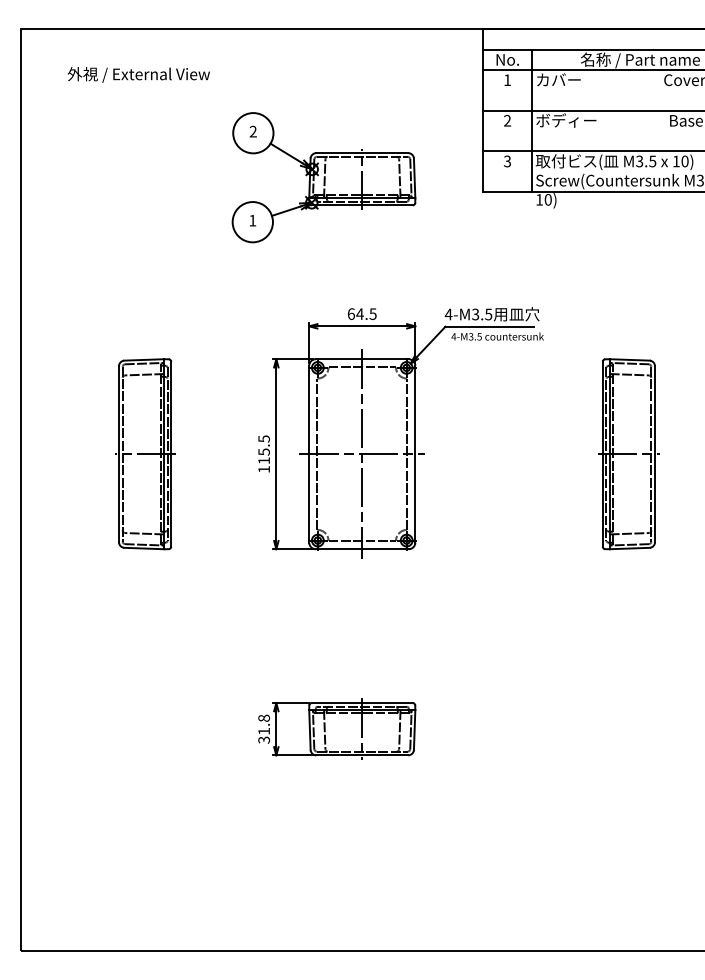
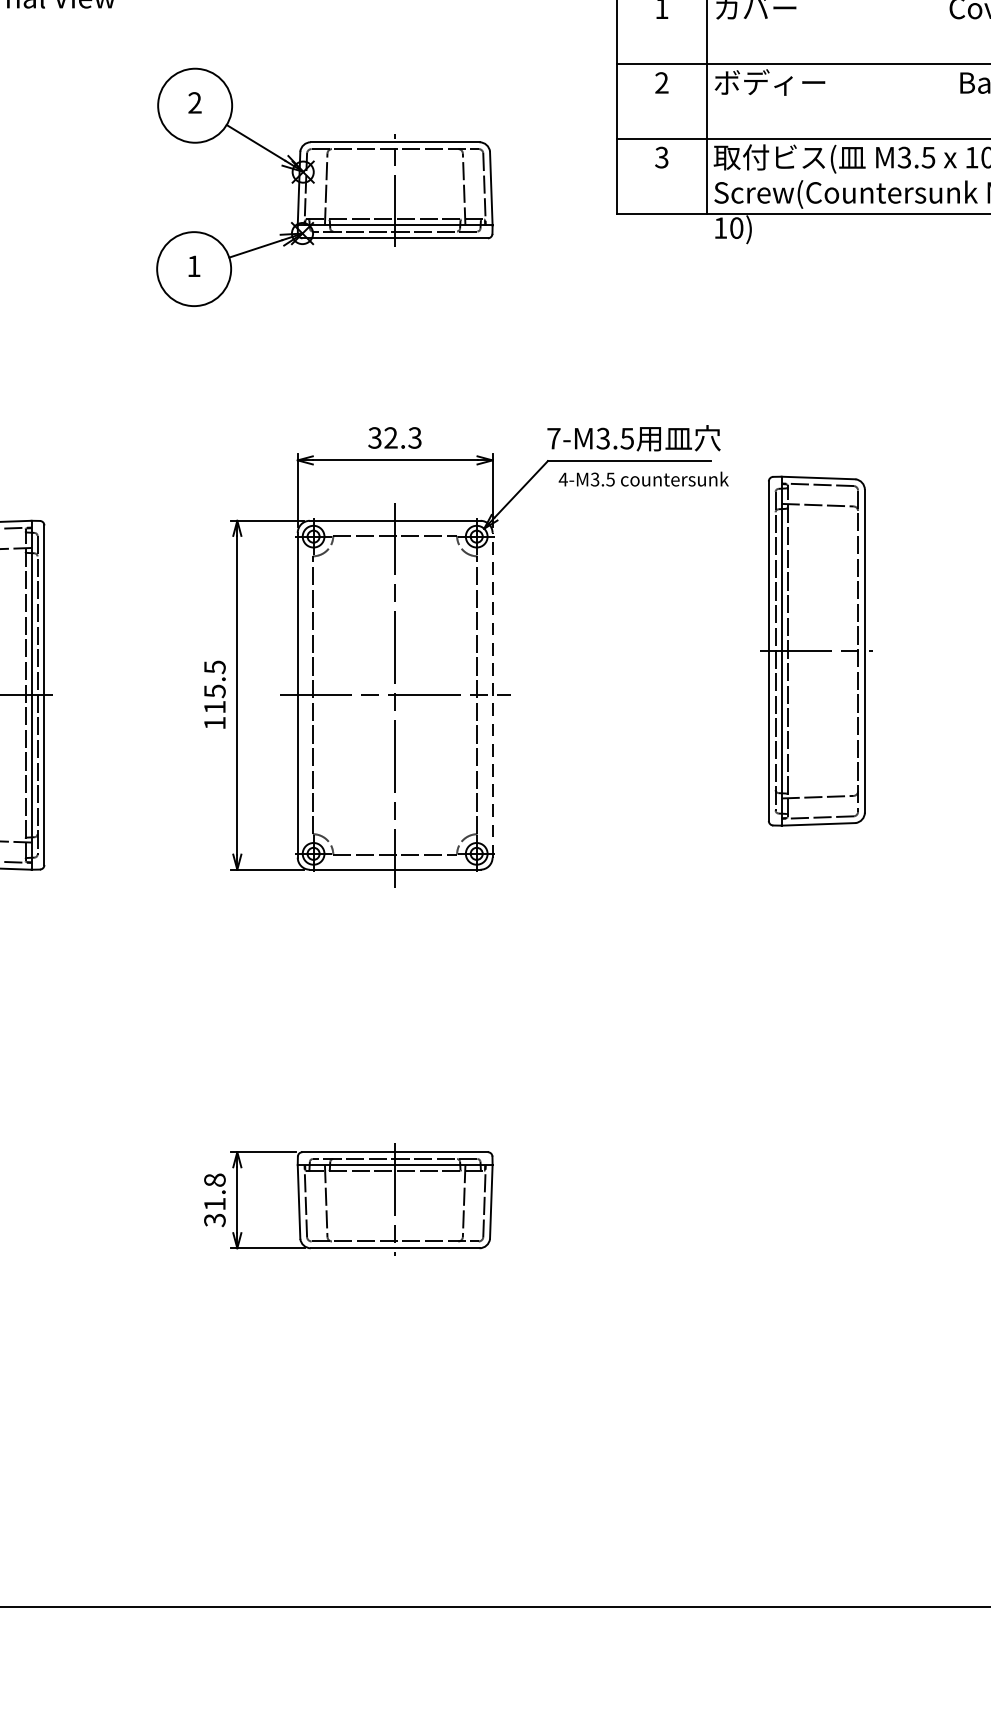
text: (361, 313) -> (393, 436), 64.5 -> 32.3
text: (448, 314) -> (553, 438), 4-M3.5 -> 7-M3.5
line: (415, 453) -> (492, 693), solid -> dashed
part: (628, 454) -> (816, 651), moved

